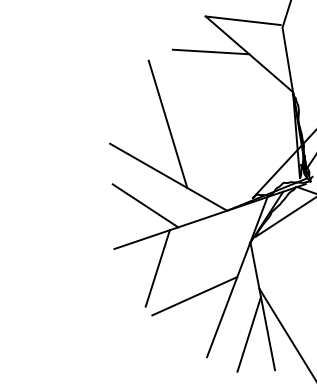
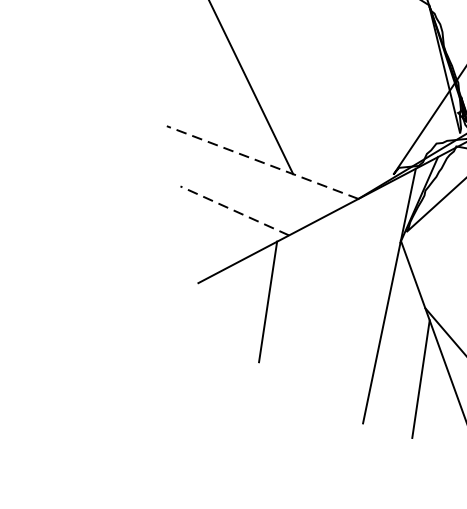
line: (168, 177) -> (262, 162), solid -> dashed
line: (145, 205) -> (234, 210), solid -> dashed
line: (194, 296) -> (329, 335), removed

